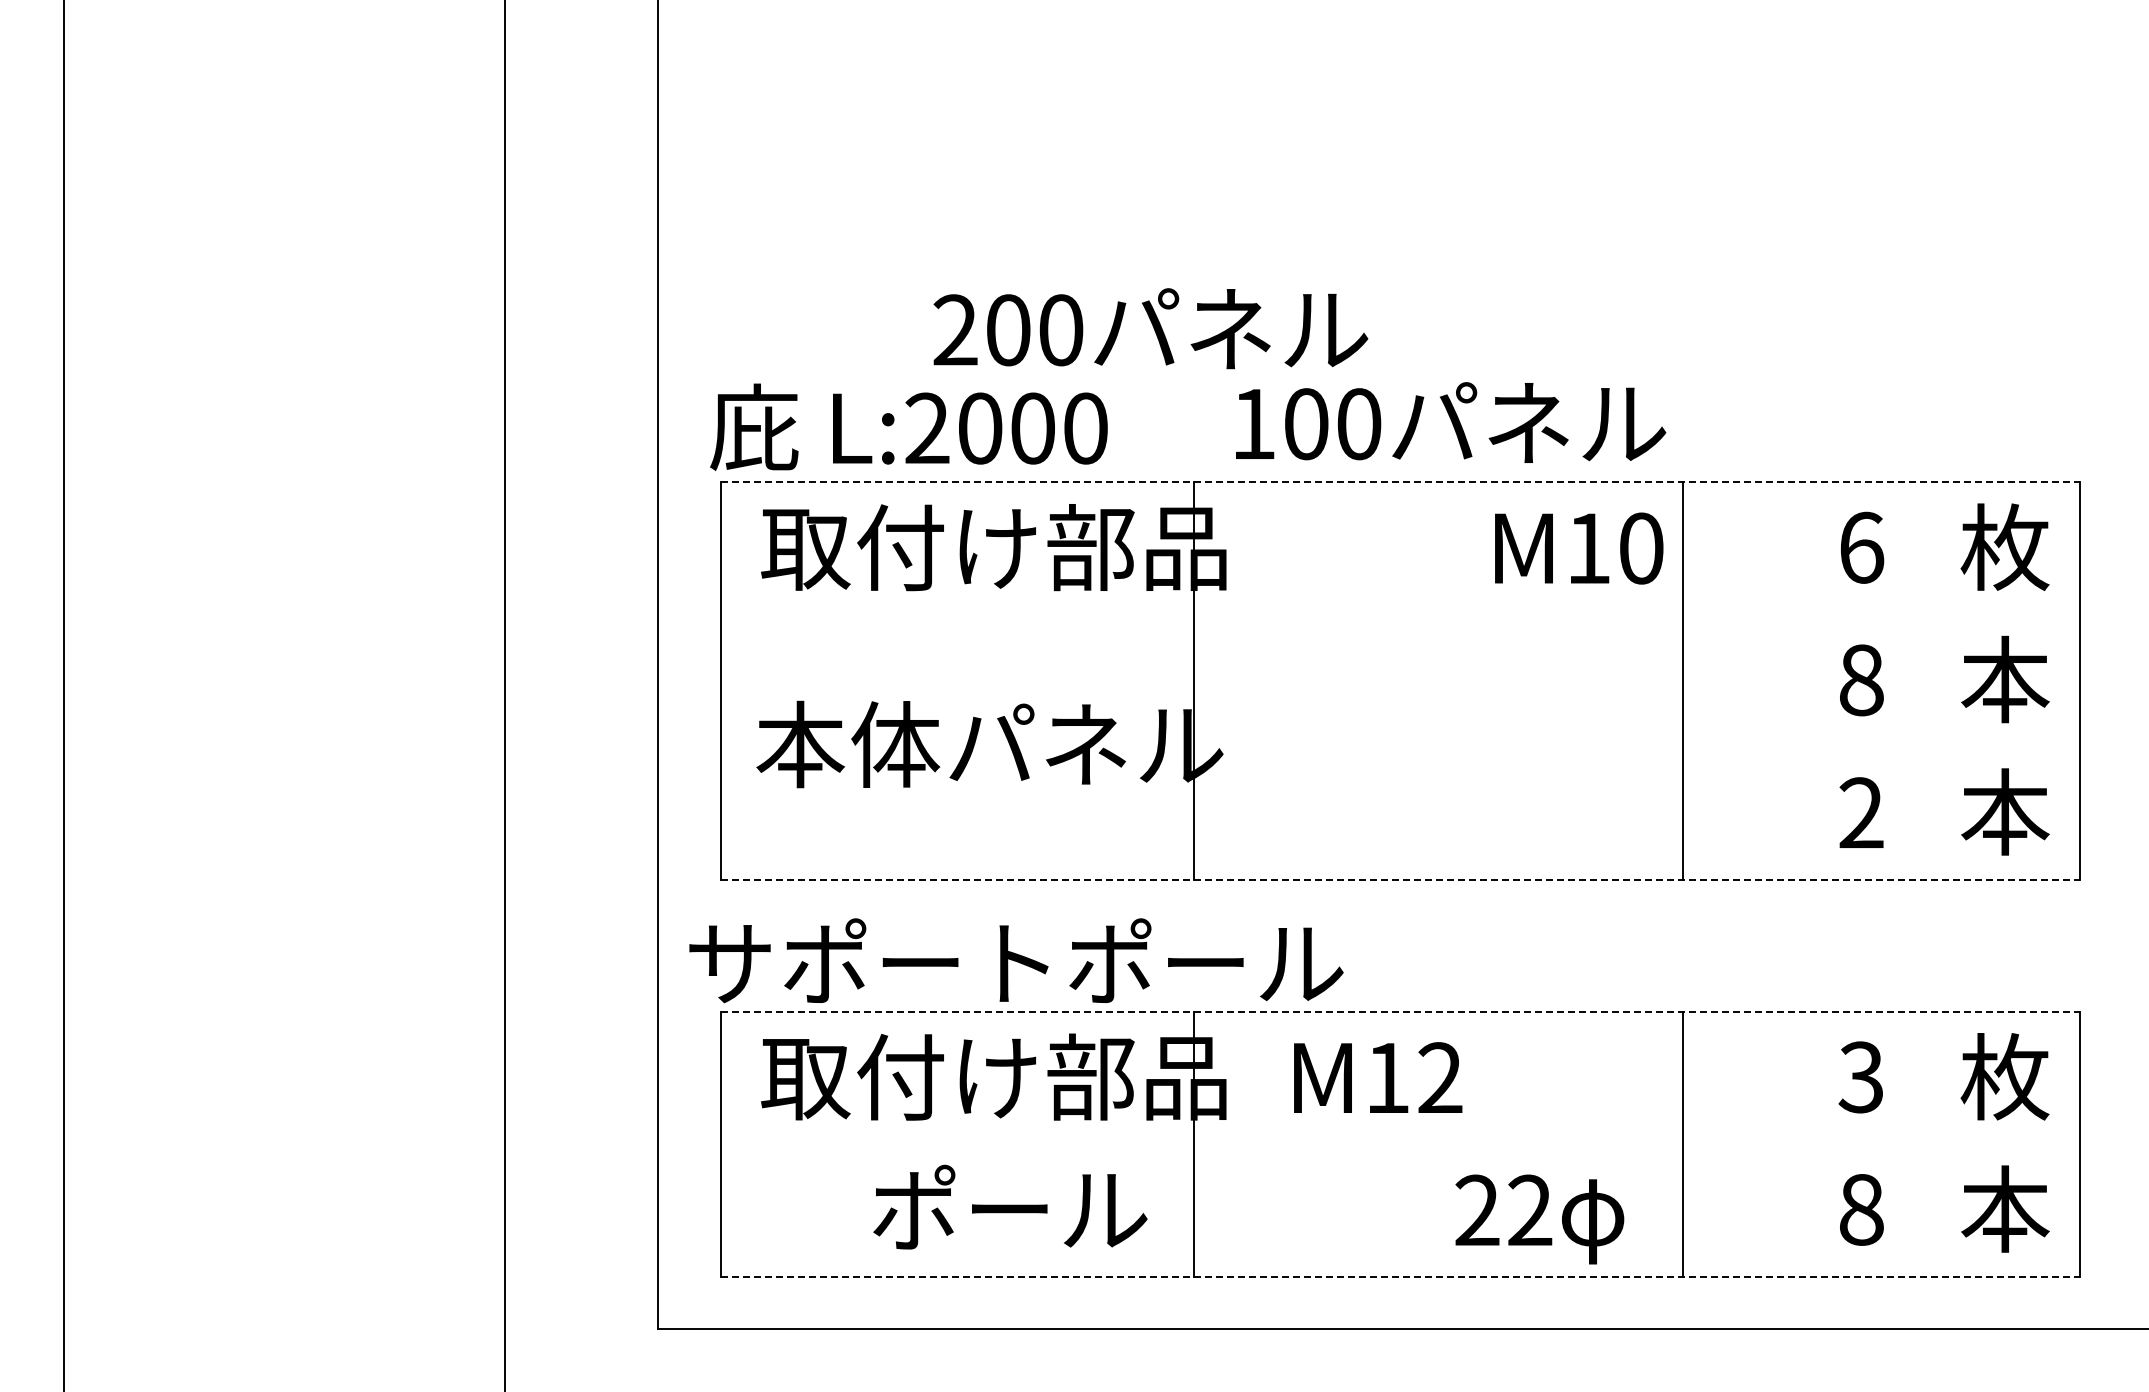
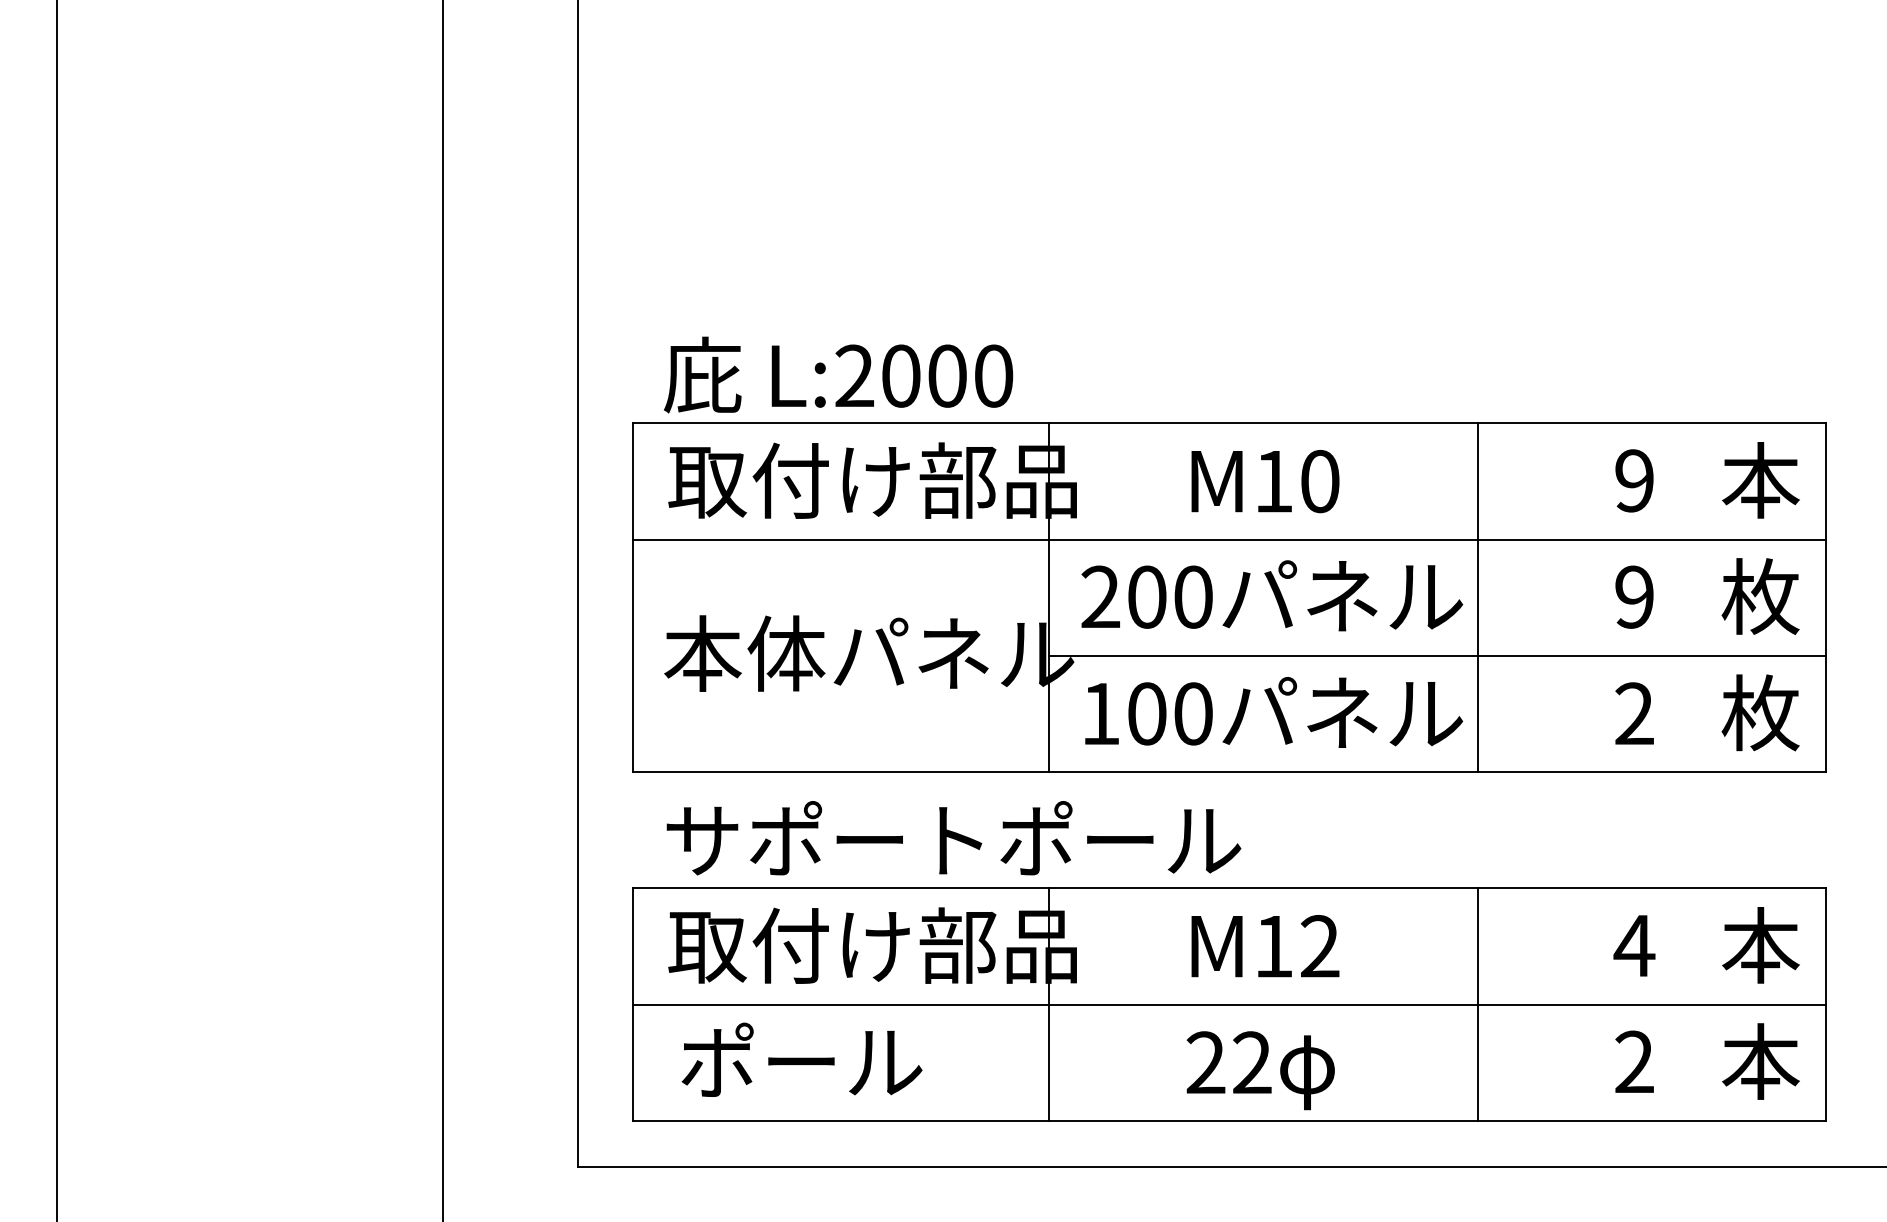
text: (1150, 328) -> (1271, 595), moved
text: (1451, 422) -> (1274, 712), moved
text: (908, 426) -> (838, 374), moved
line: (1400, 482) -> (1229, 423), dashed -> solid
text: (2004, 546) -> (1760, 479), 枚 -> 本
text: (1861, 547) -> (1634, 480), 6 -> 9
text: (1579, 548) -> (1265, 481), moved
line: (1399, 614) -> (1228, 539), added
text: (2004, 679) -> (1760, 596), 本 -> 枚
text: (1861, 680) -> (1634, 597), 8 -> 9
line: (1636, 747) -> (1436, 656), added
text: (2004, 811) -> (1760, 712), 本 -> 枚
line: (1400, 879) -> (1229, 772), dashed -> solid
text: (1016, 960) -> (954, 837), moved
line: (1400, 1012) -> (1229, 888), dashed -> solid
text: (2004, 1076) -> (1760, 945), 枚 -> 本
text: (1378, 1077) -> (1265, 945), moved
text: (1861, 1077) -> (1634, 945), 3 -> 4
line: (1399, 1144) -> (1228, 1004), added
text: (1010, 1206) -> (802, 1059), moved
text: (1861, 1209) -> (1634, 1061), 8 -> 2
text: (1539, 1219) -> (1260, 1070), moved
line: (1400, 1276) -> (1229, 1120), dashed -> solid

